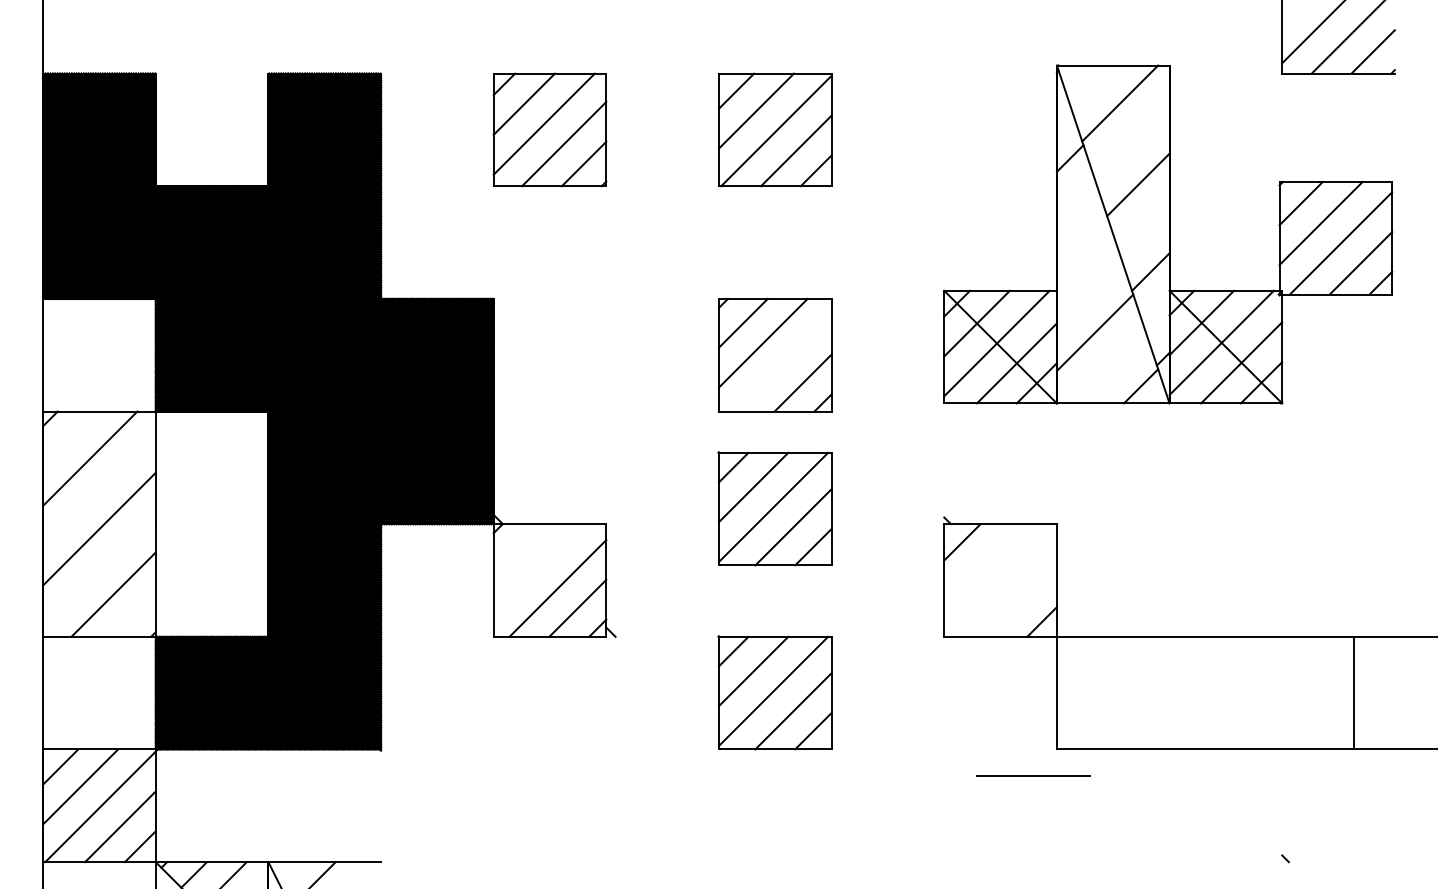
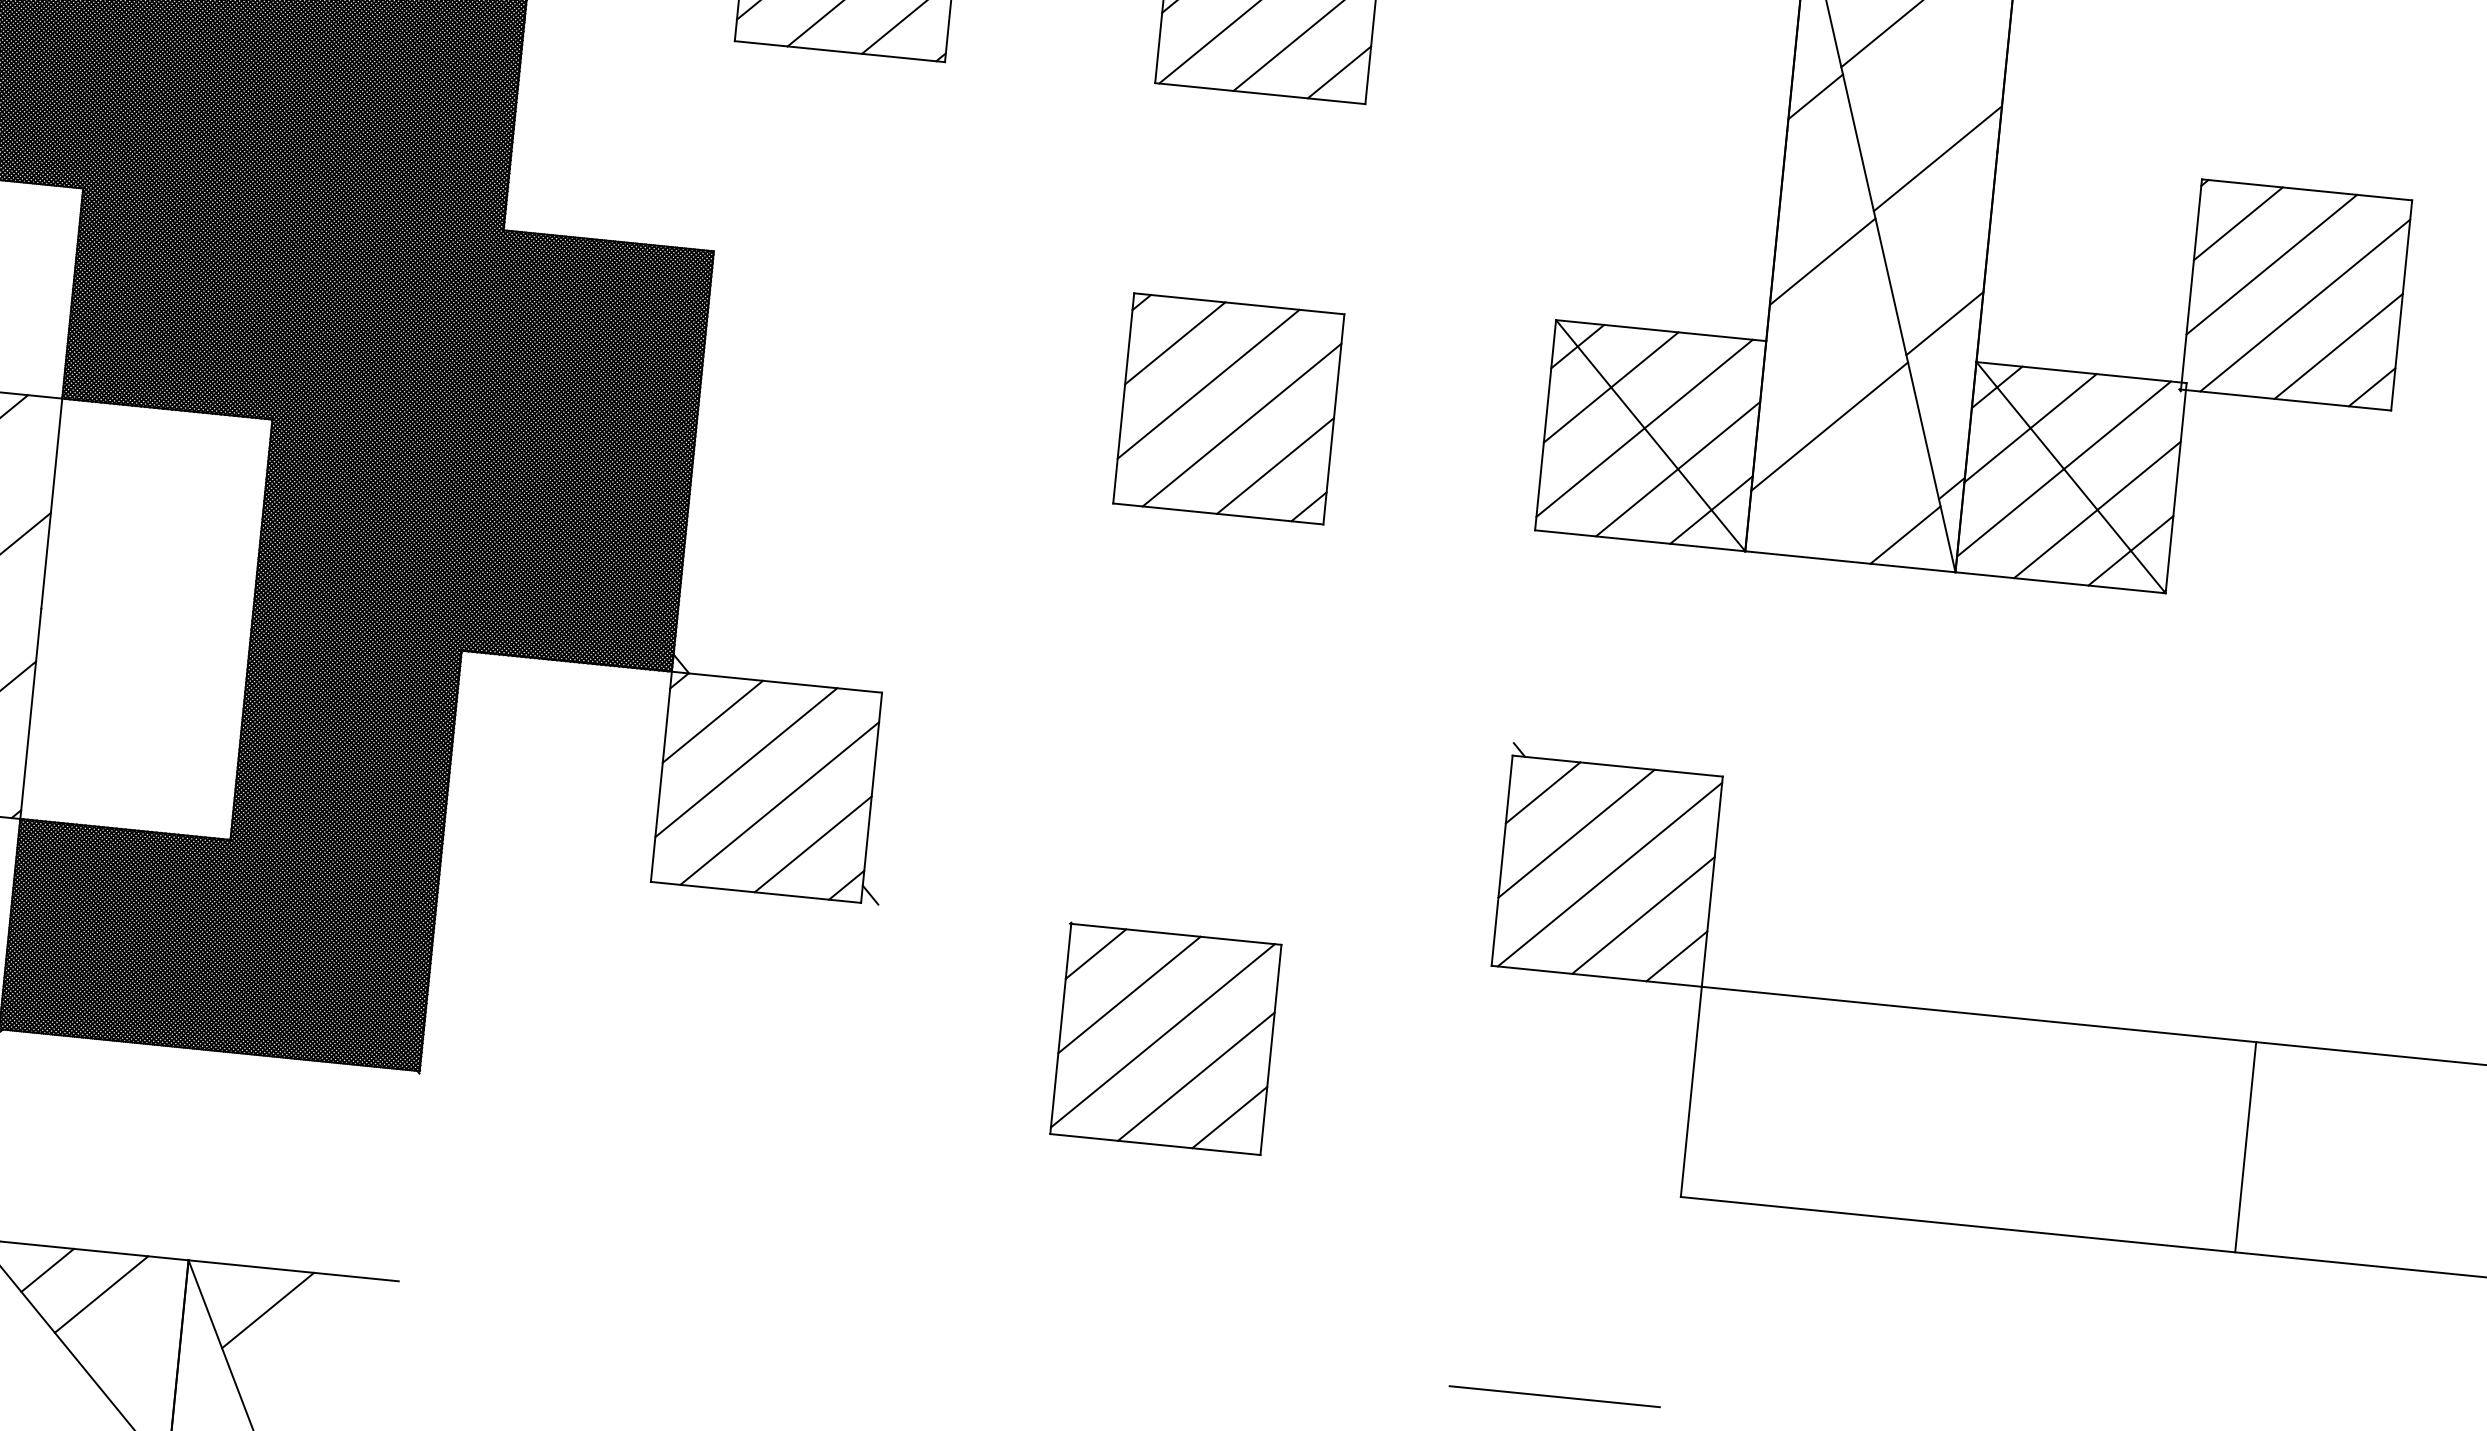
line: (1082, 245) -> (1822, 261), added
line: (782, 362) -> (1240, 423), added
part: (774, 508) -> (1198, 694), removed
line: (517, 548) -> (711, 721), added
line: (982, 562) -> (1576, 834), added
line: (537, 568) -> (745, 762), added
line: (1001, 581) -> (1608, 873), added
line: (1021, 601) -> (1642, 914), added
line: (1033, 775) -> (1554, 1395), moved

